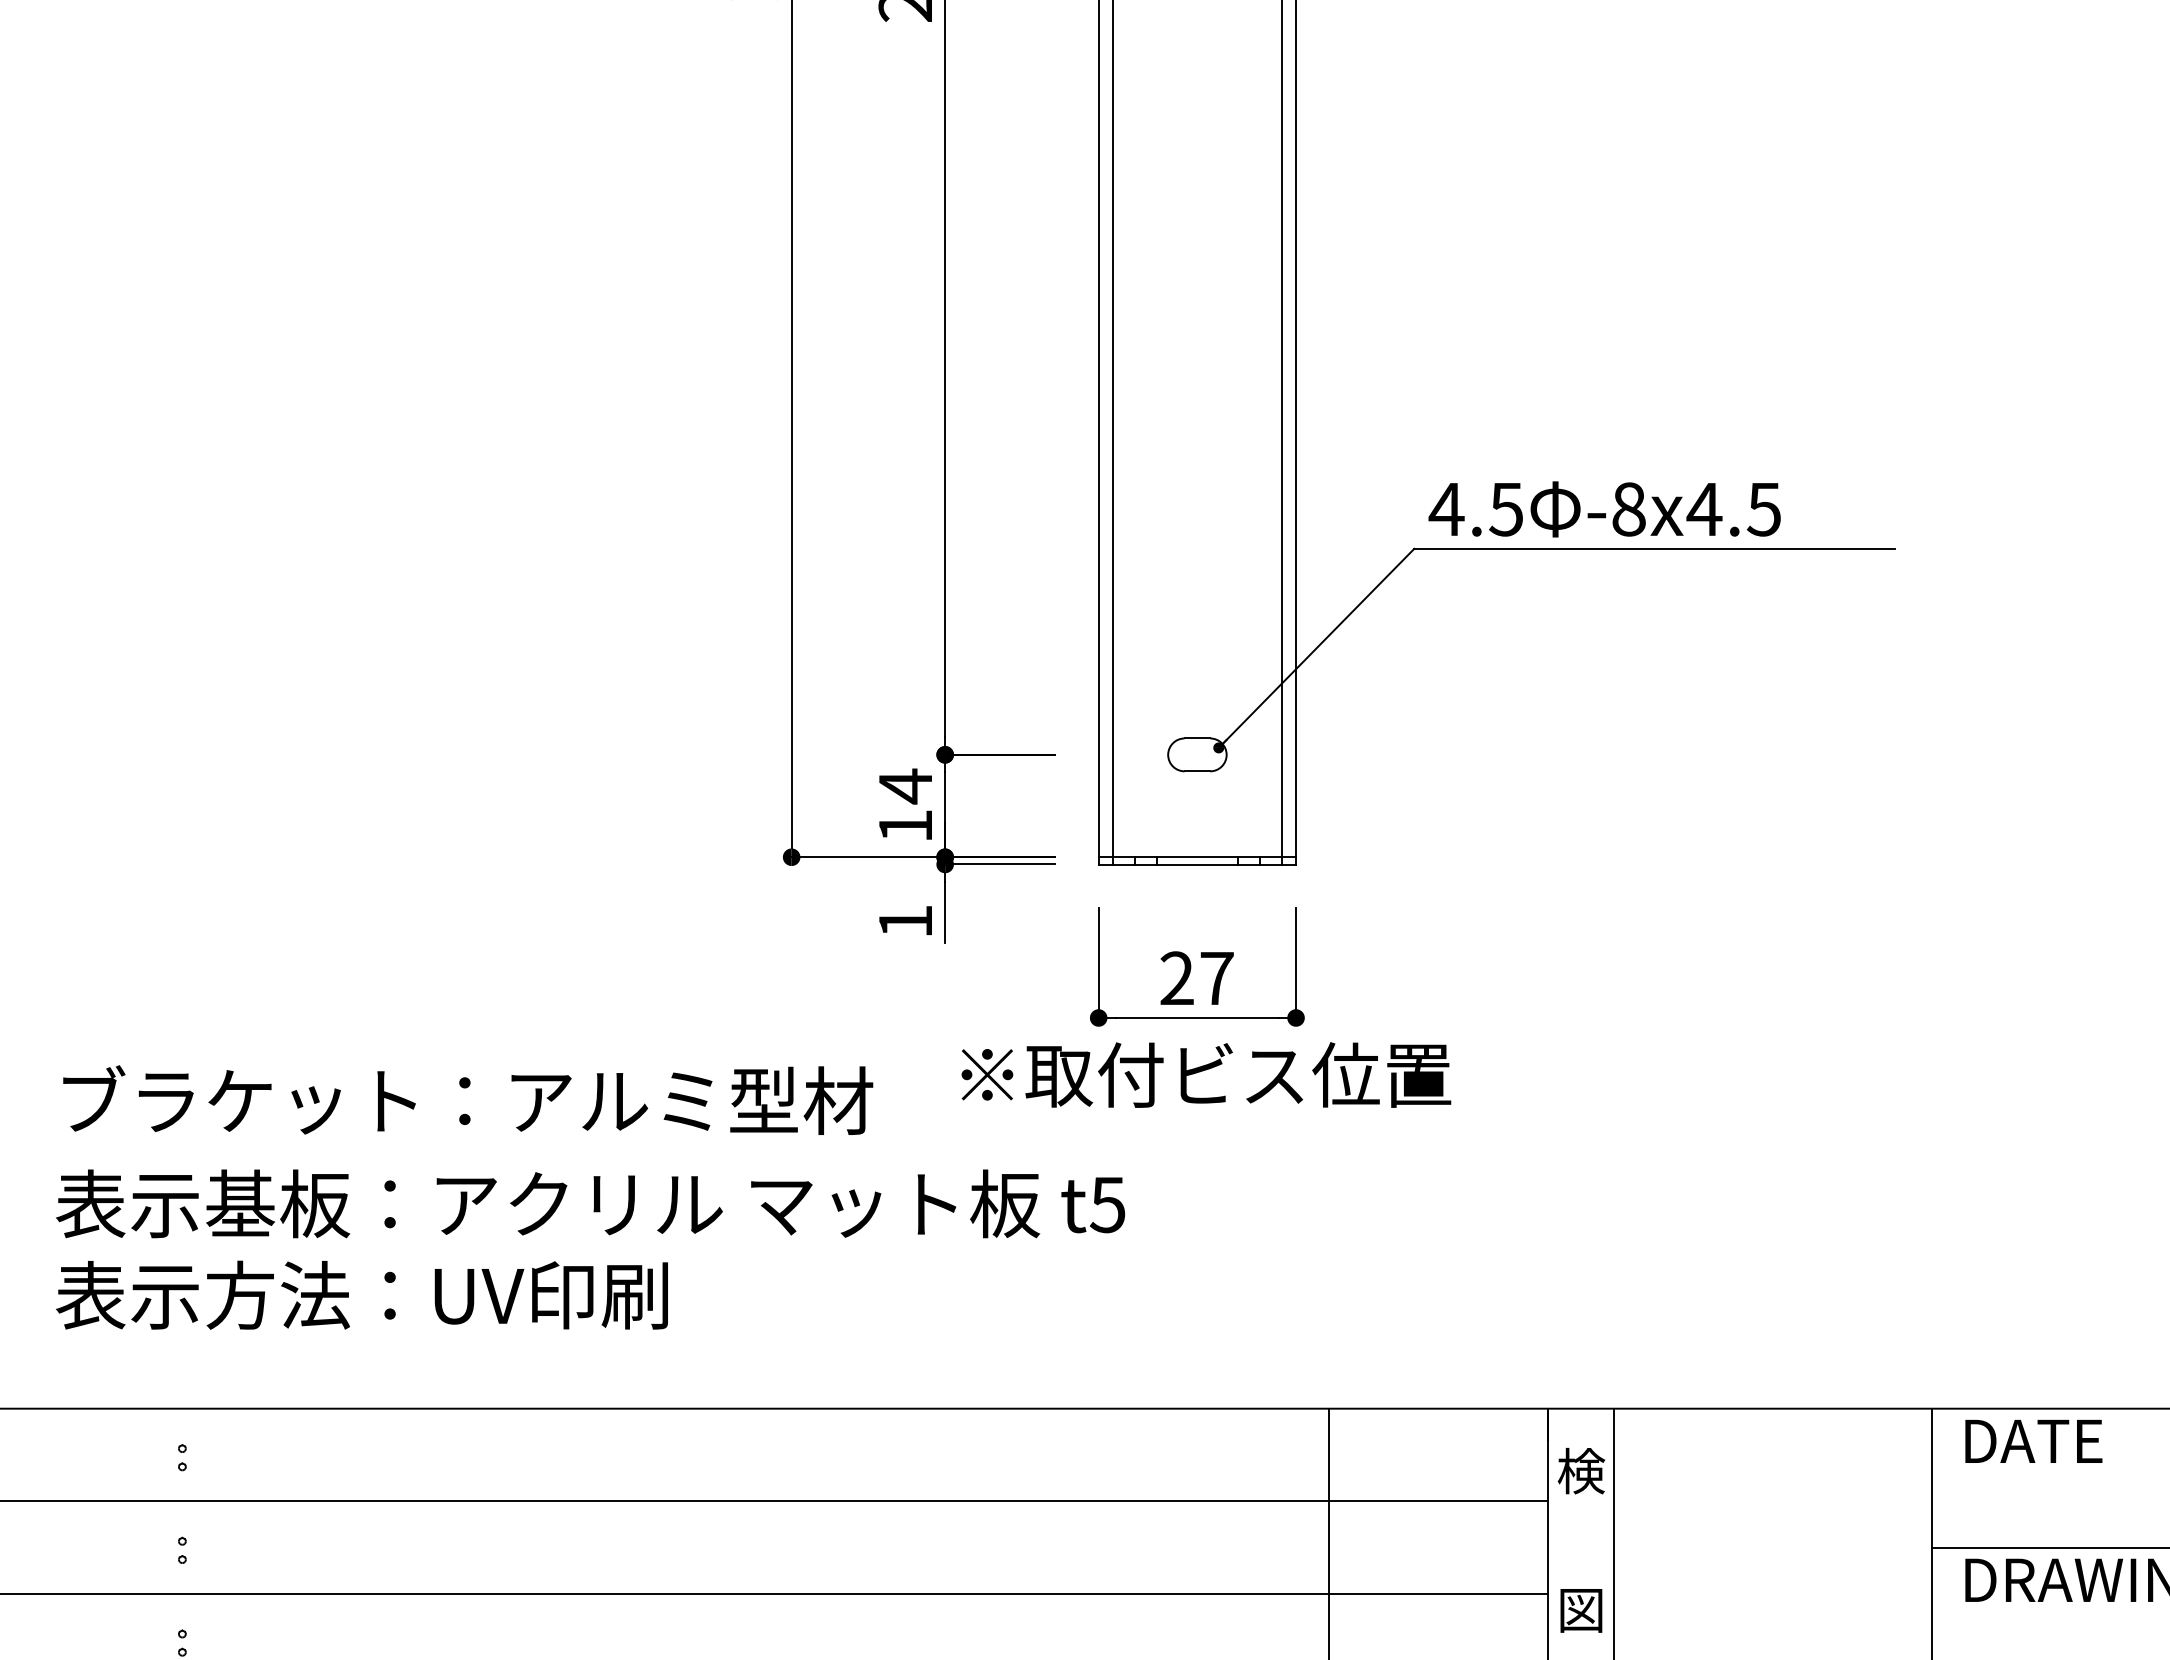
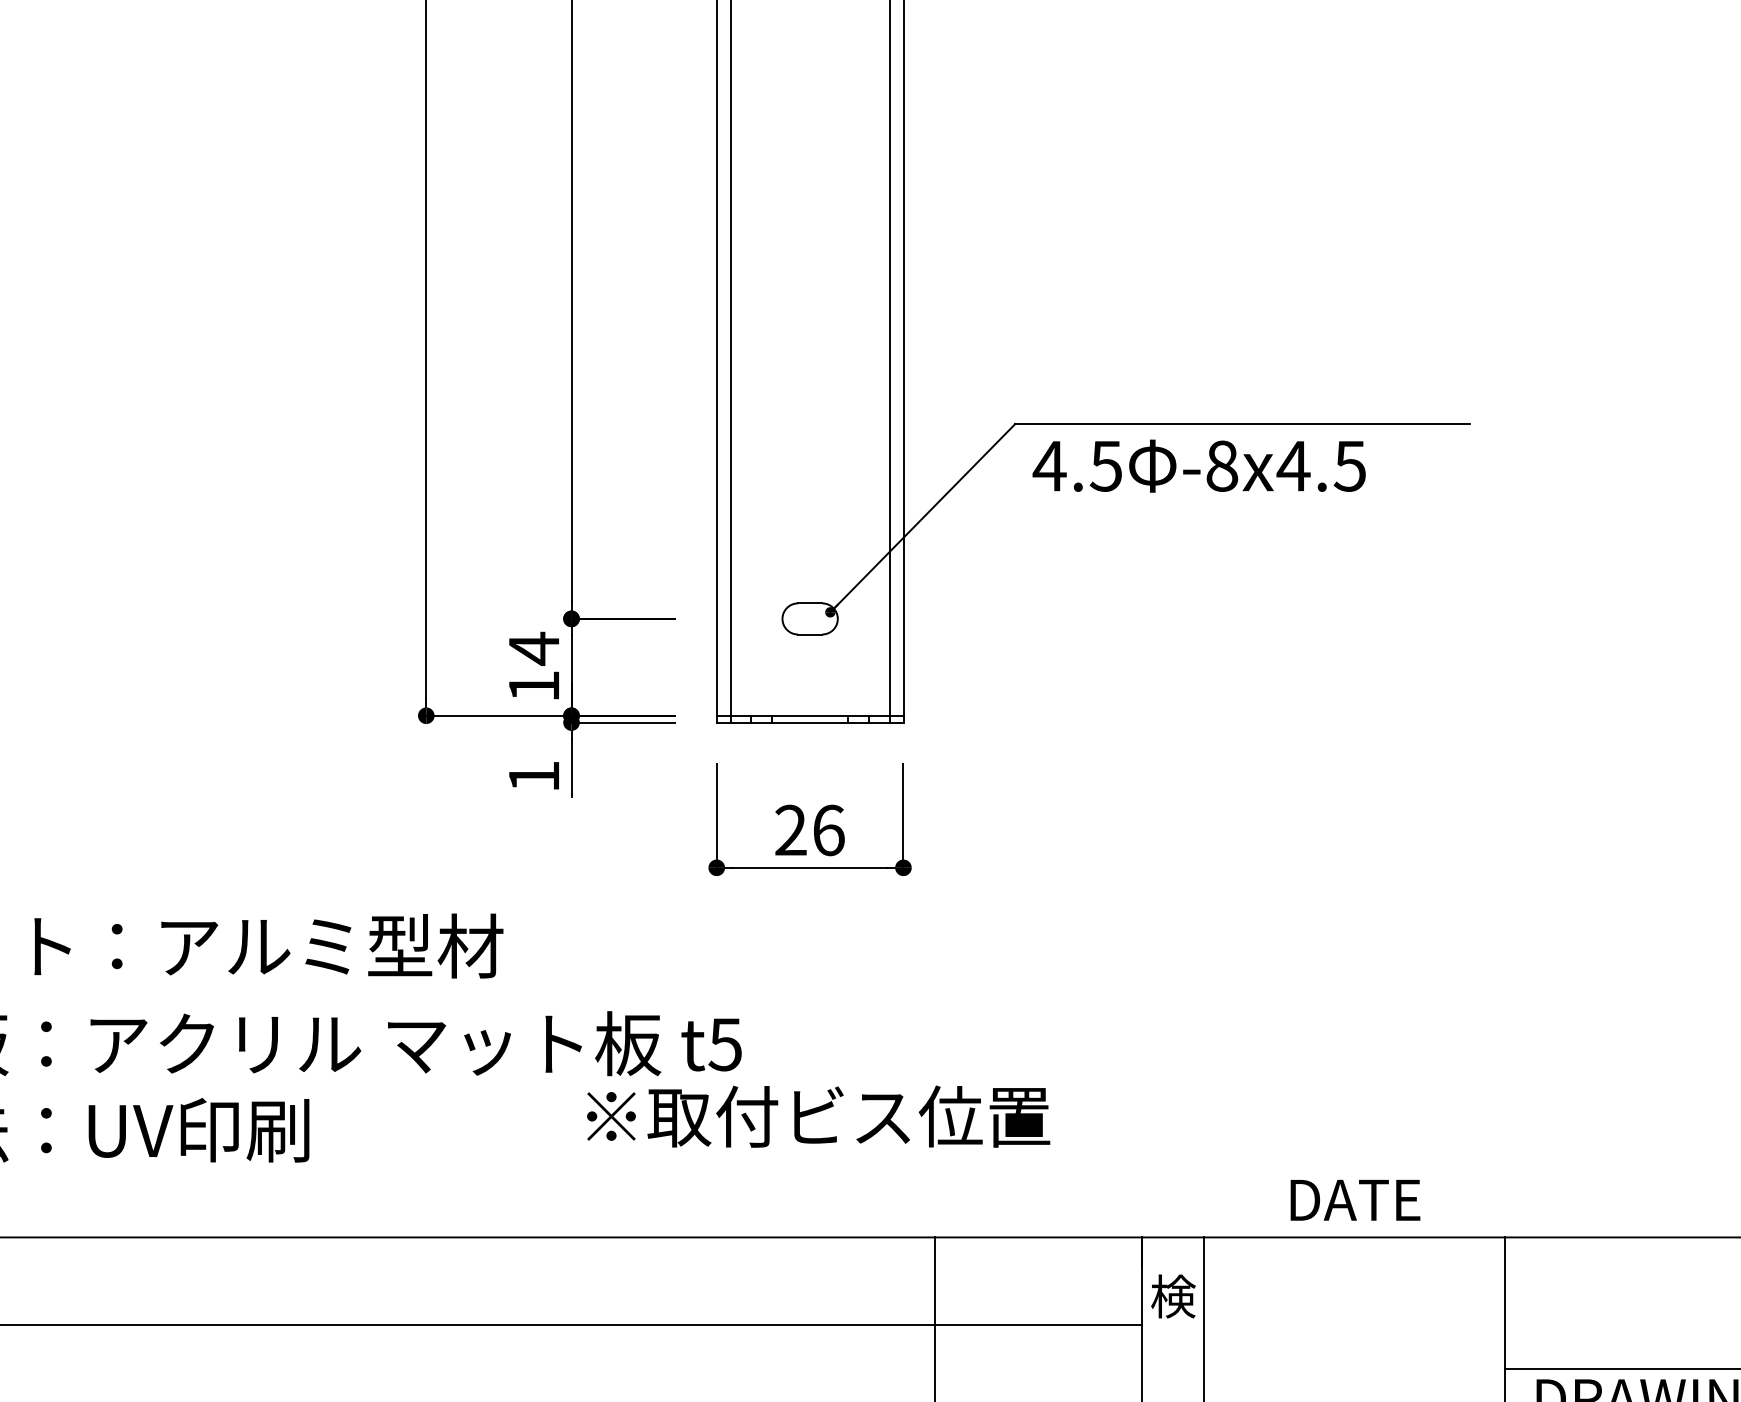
text: (1604, 509) -> (1199, 466), moved
text: (1217, 978) -> (829, 830), 27 -> 26
text: (1206, 1074) -> (818, 1116), moved
text: (2033, 1440) -> (1355, 1199), moved

